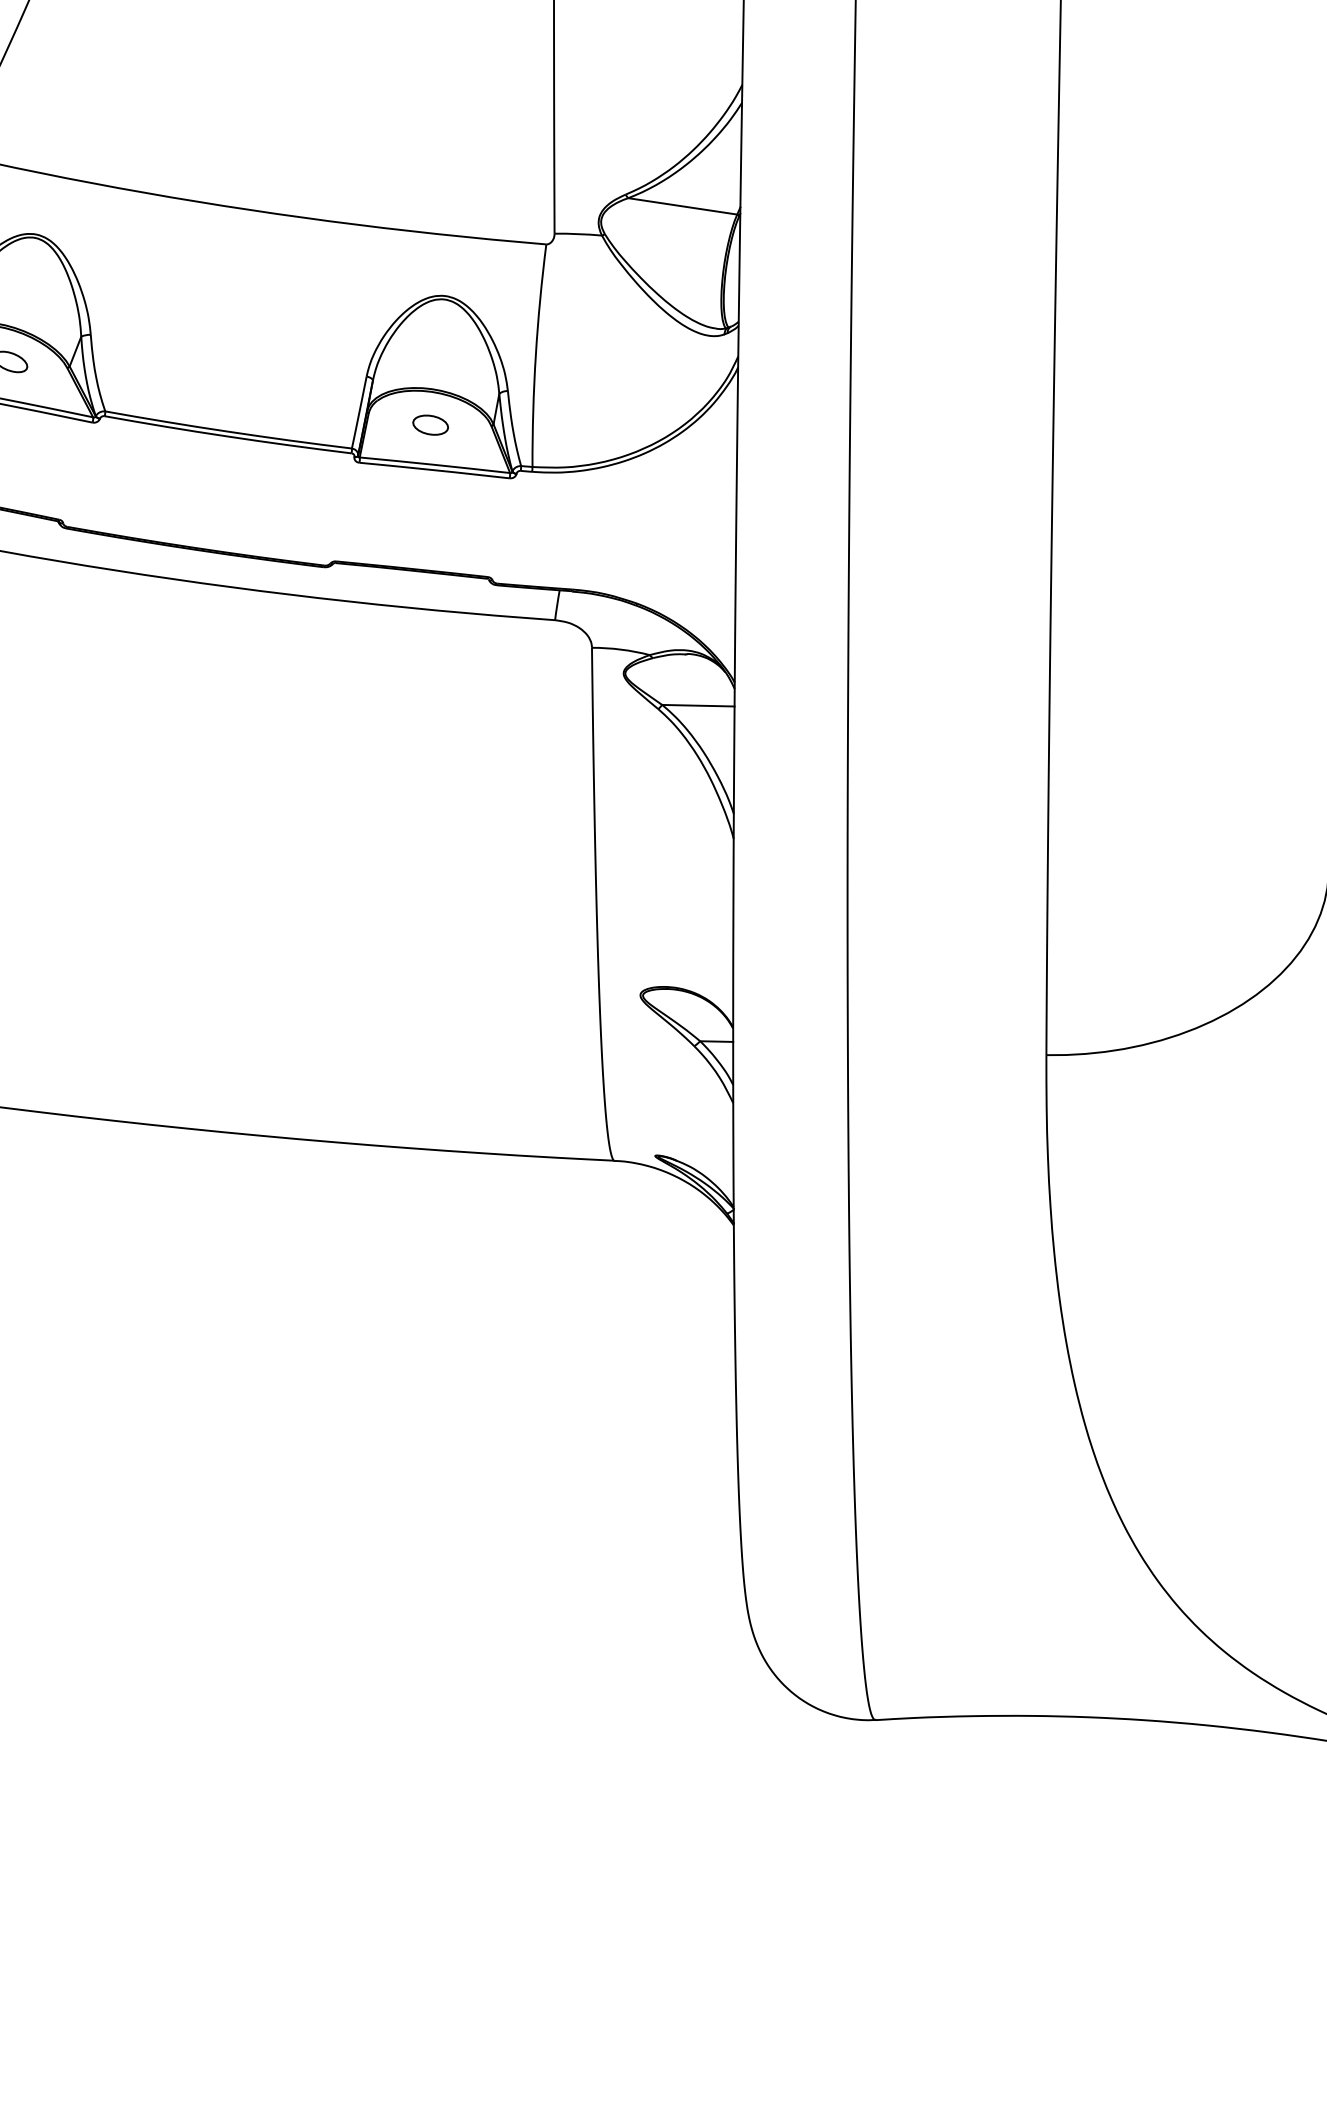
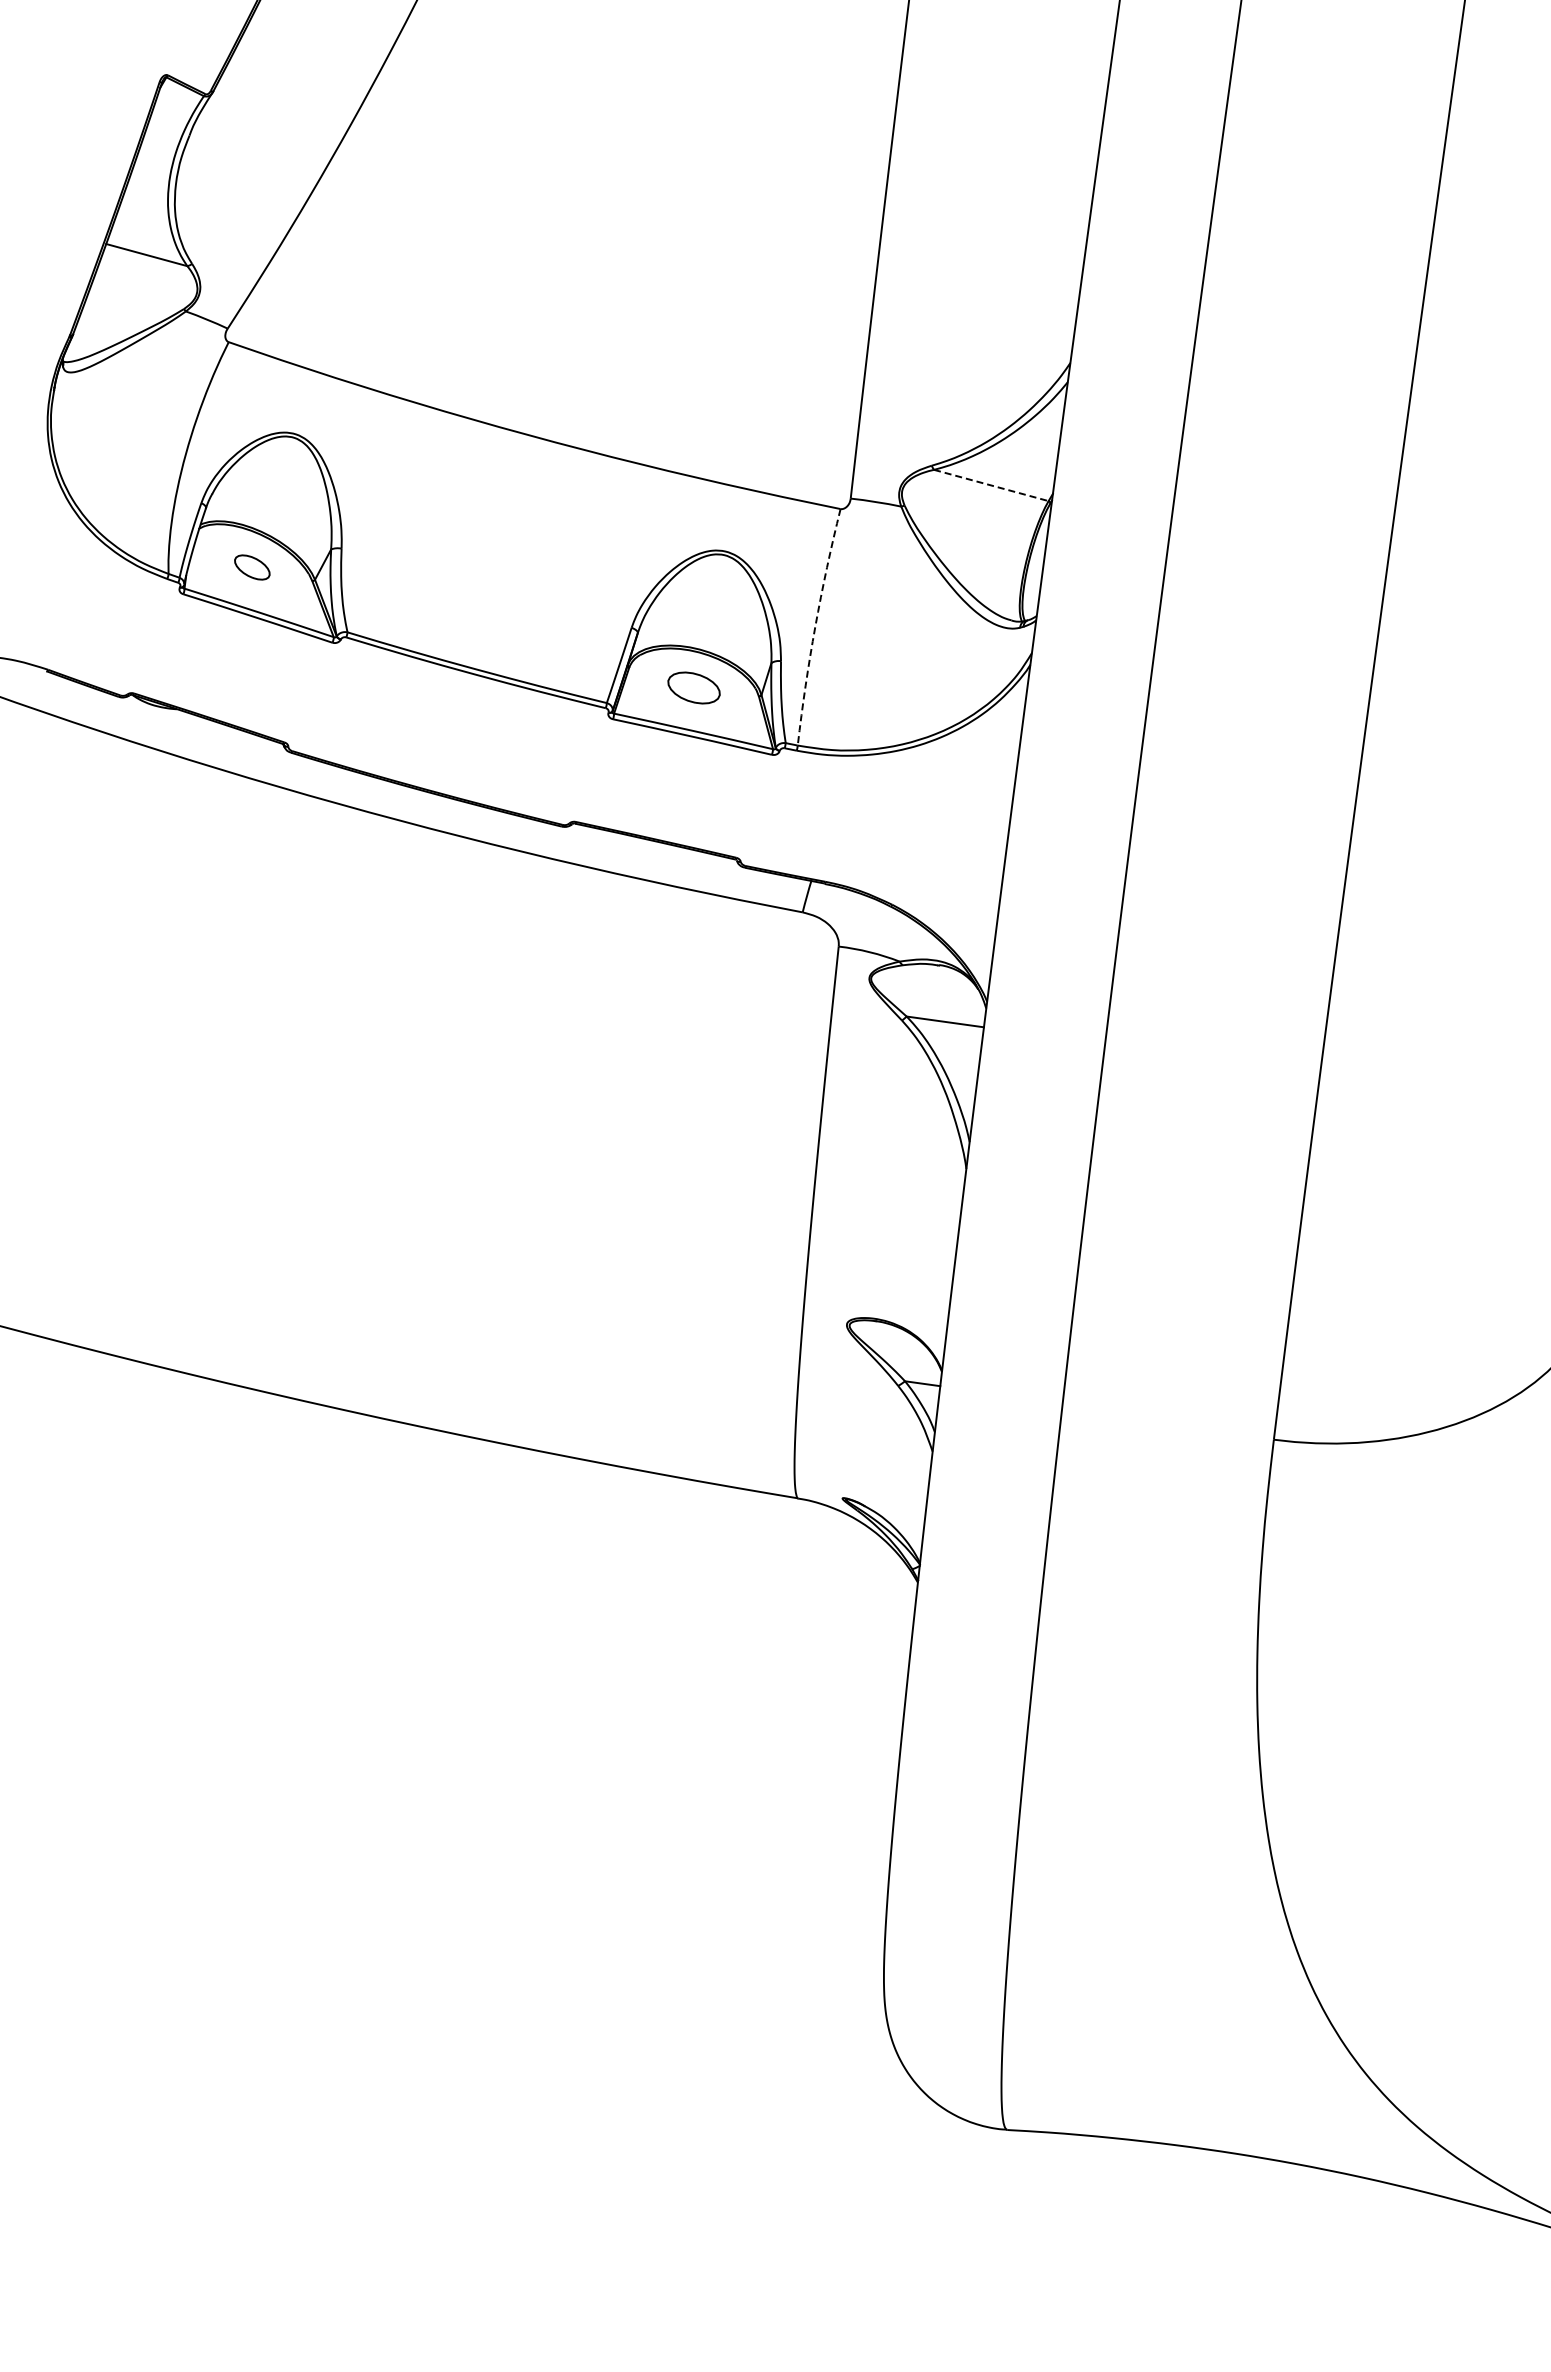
line: (682, 206) -> (991, 485), solid -> dashed
arc: (535, 355) -> (815, 626), solid -> dashed
part: (430, 424) -> (693, 687), size x1.4

